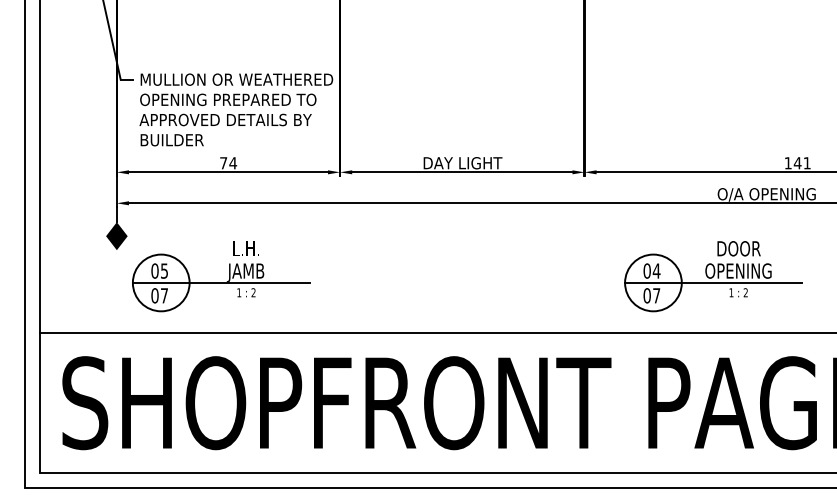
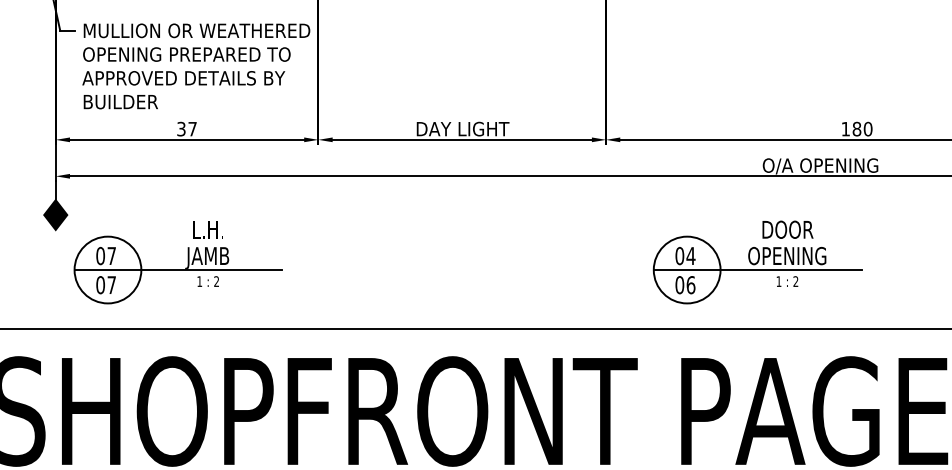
text: (228, 163) -> (187, 129), 74 -> 37
text: (801, 163) -> (861, 129), 141 -> 180
text: (164, 270) -> (111, 255), 05 -> 07
text: (656, 295) -> (690, 284), 07 -> 06

